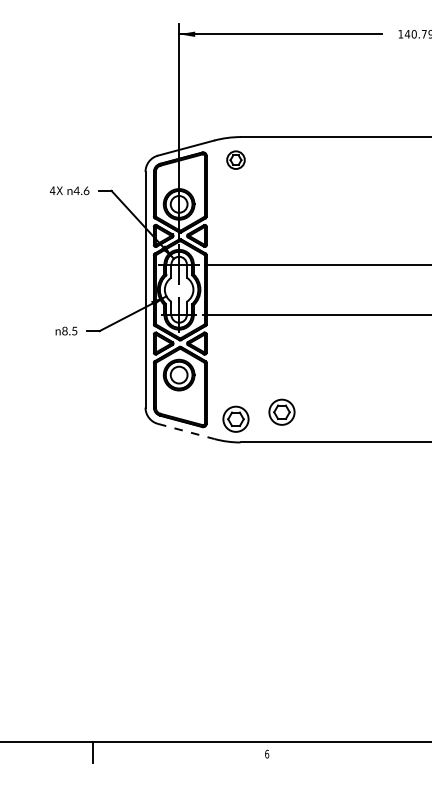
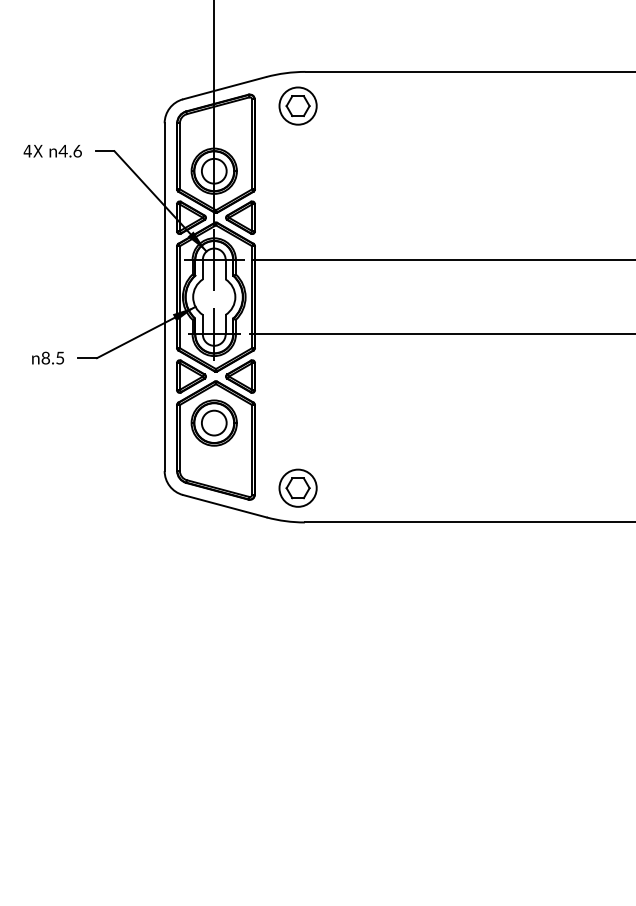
part: (235, 159) -> (297, 105), size x1.43
part: (281, 411) -> (365, 476), removed
line: (186, 431) -> (225, 506), dashed -> solid

